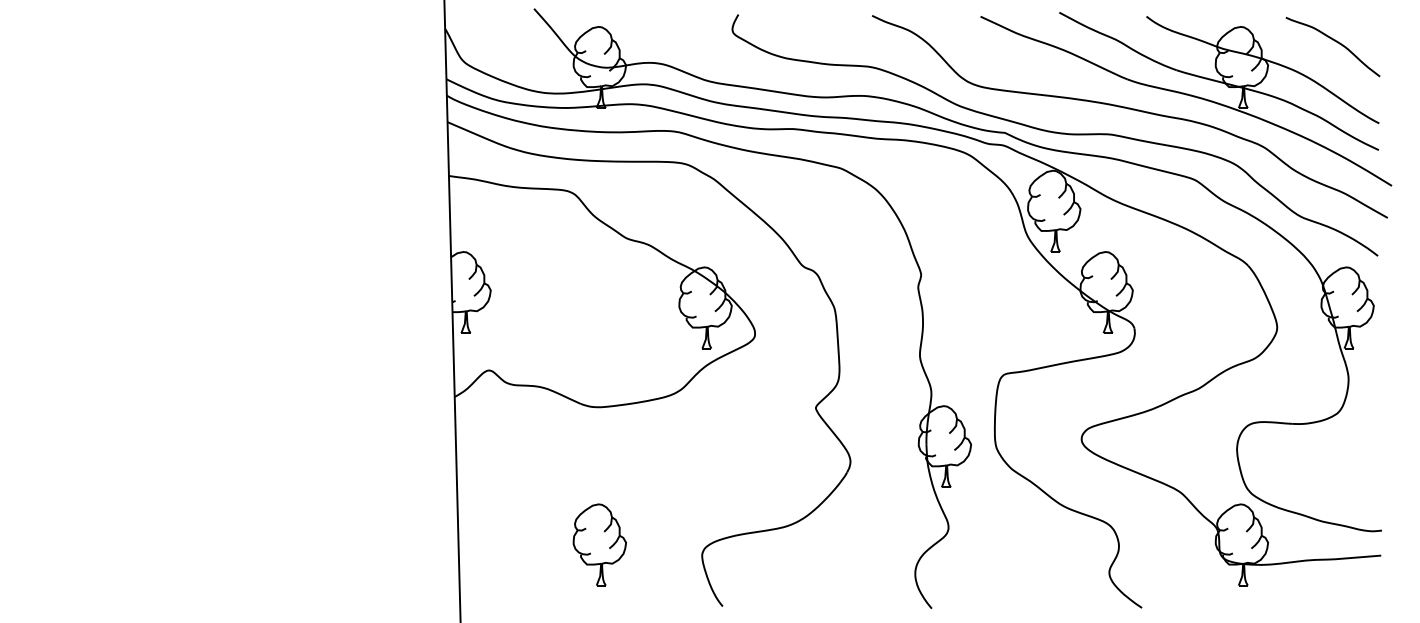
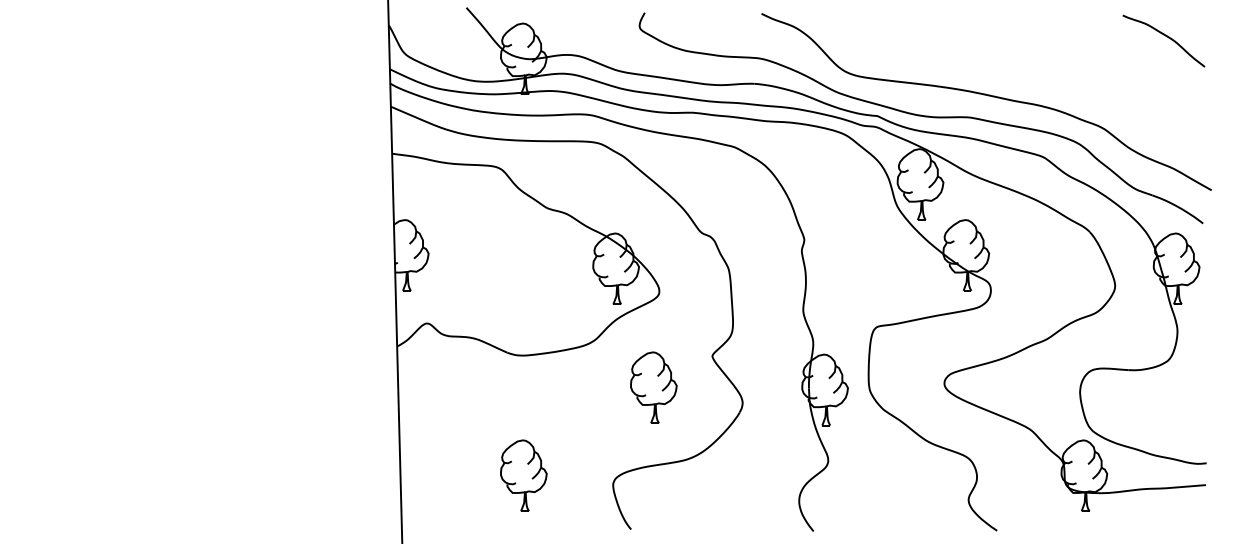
part: (1185, 99) -> (1035, 86), removed
part: (748, 443) -> (653, 387), added

